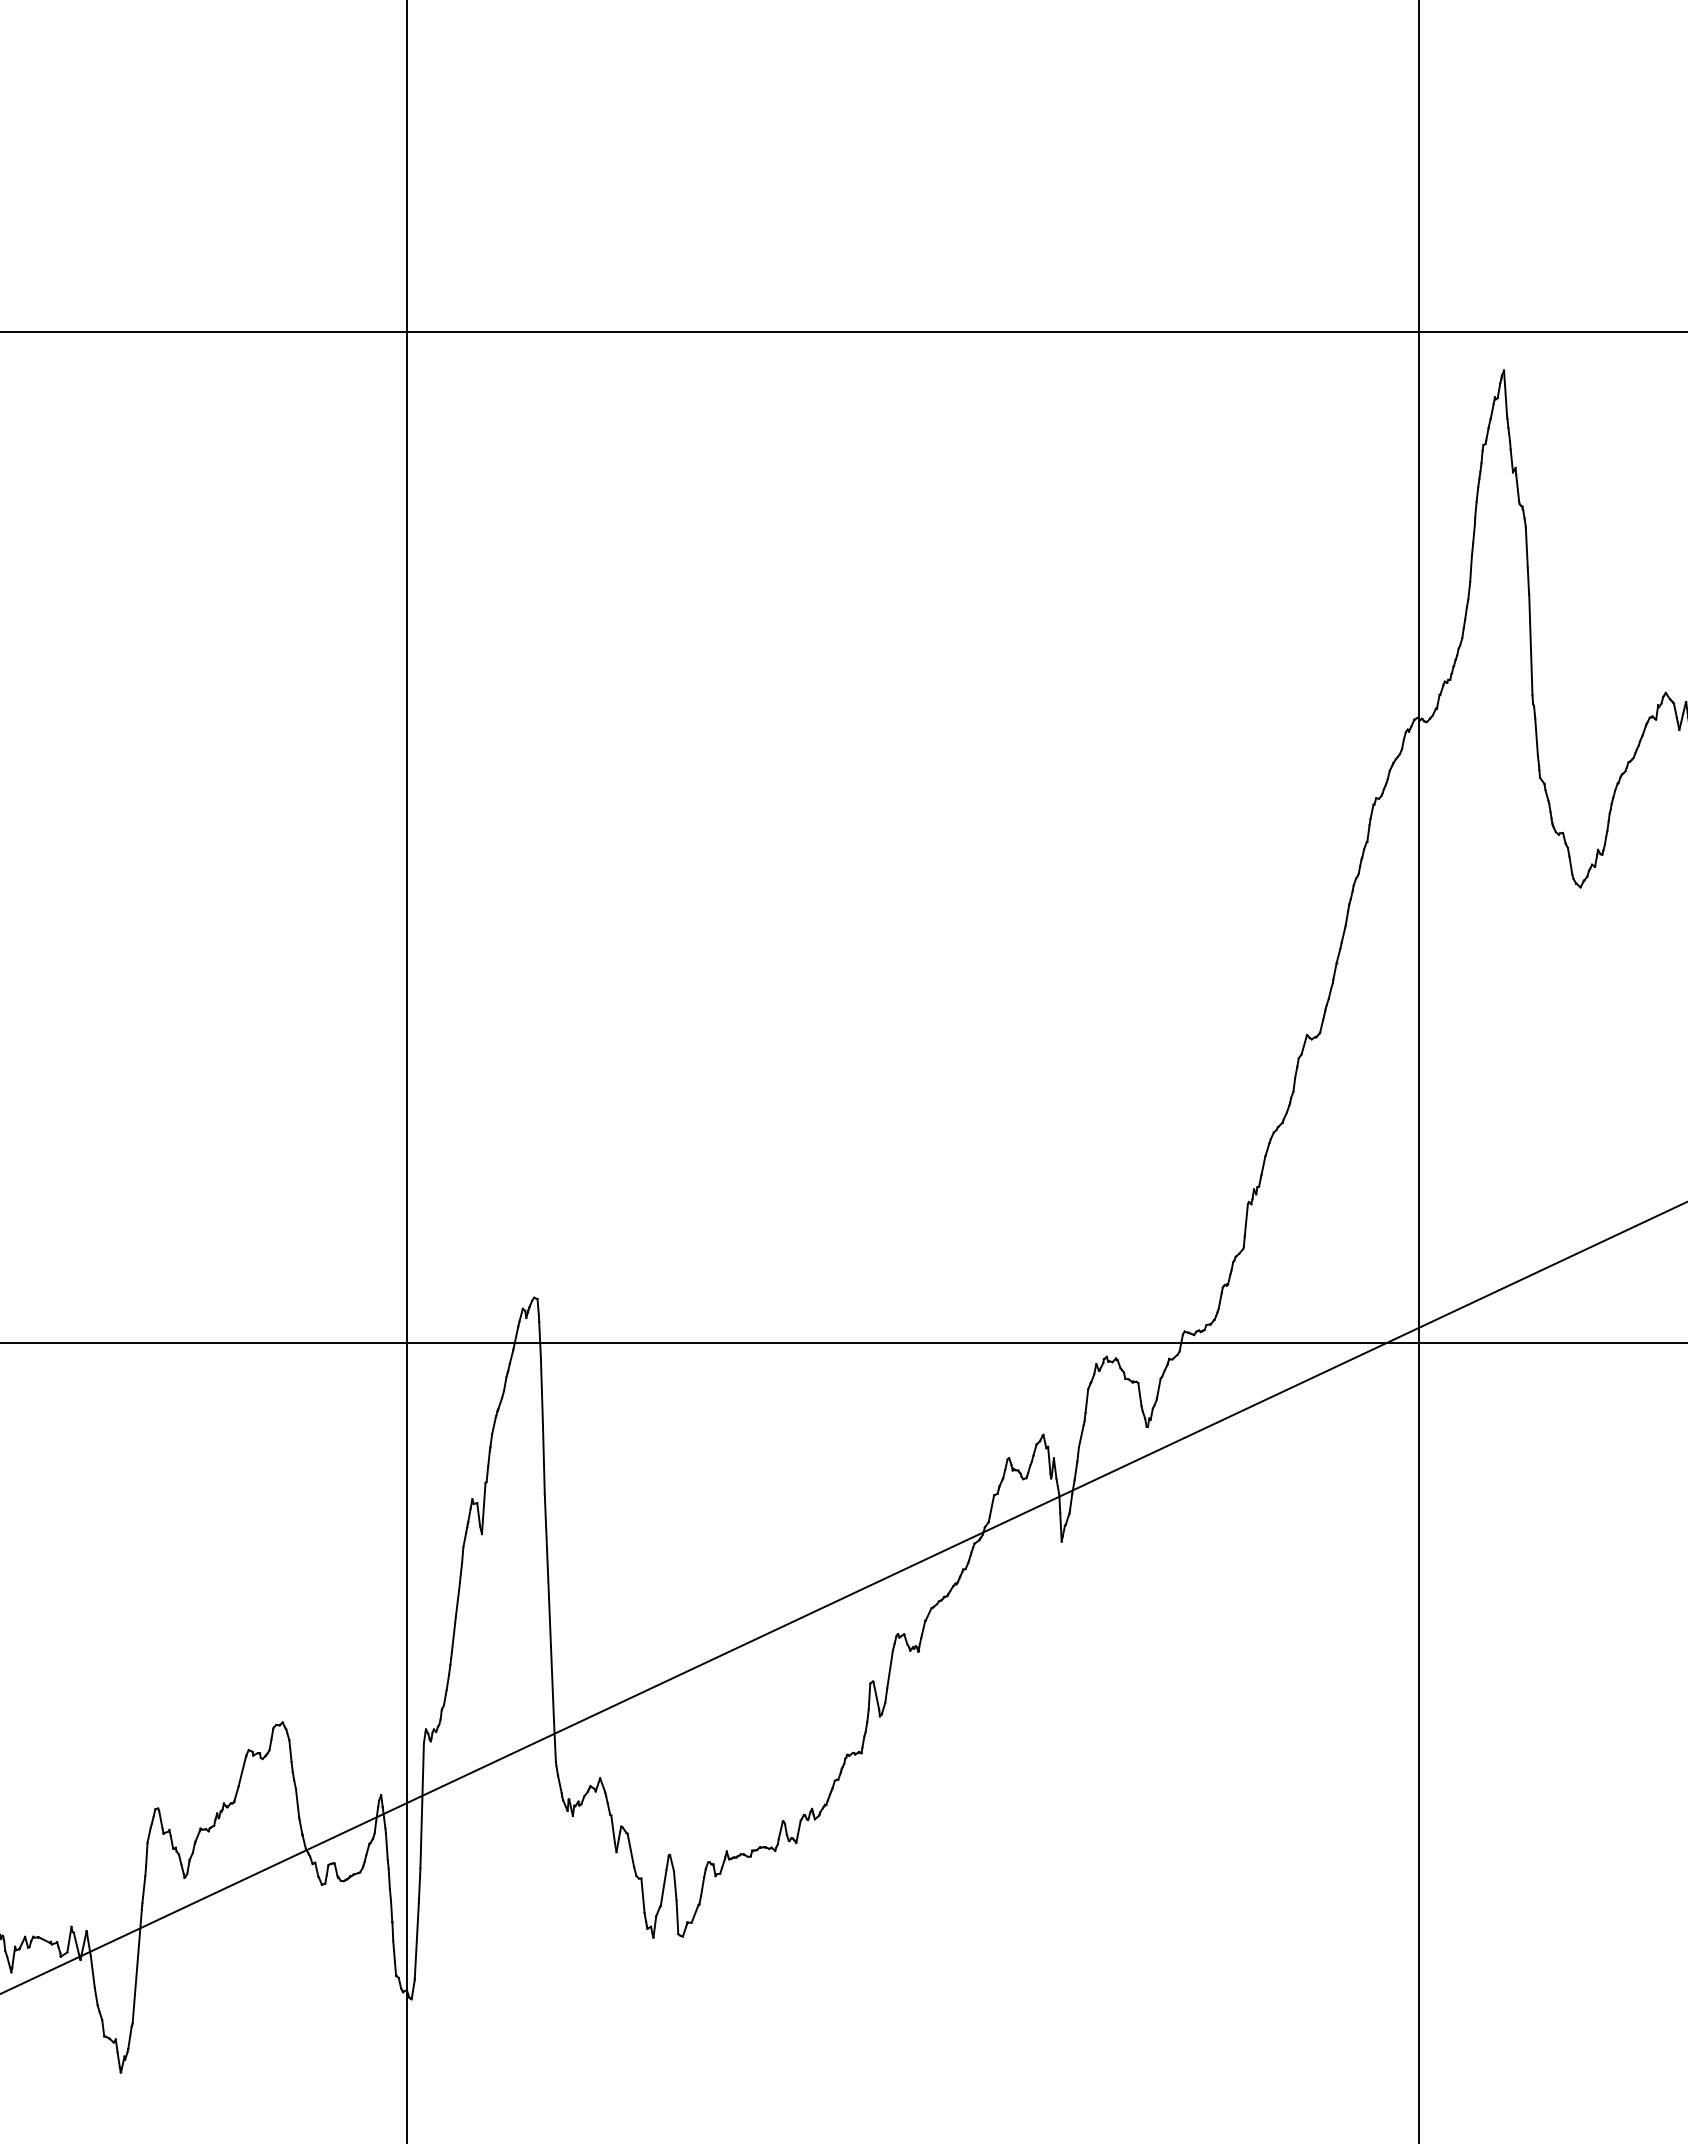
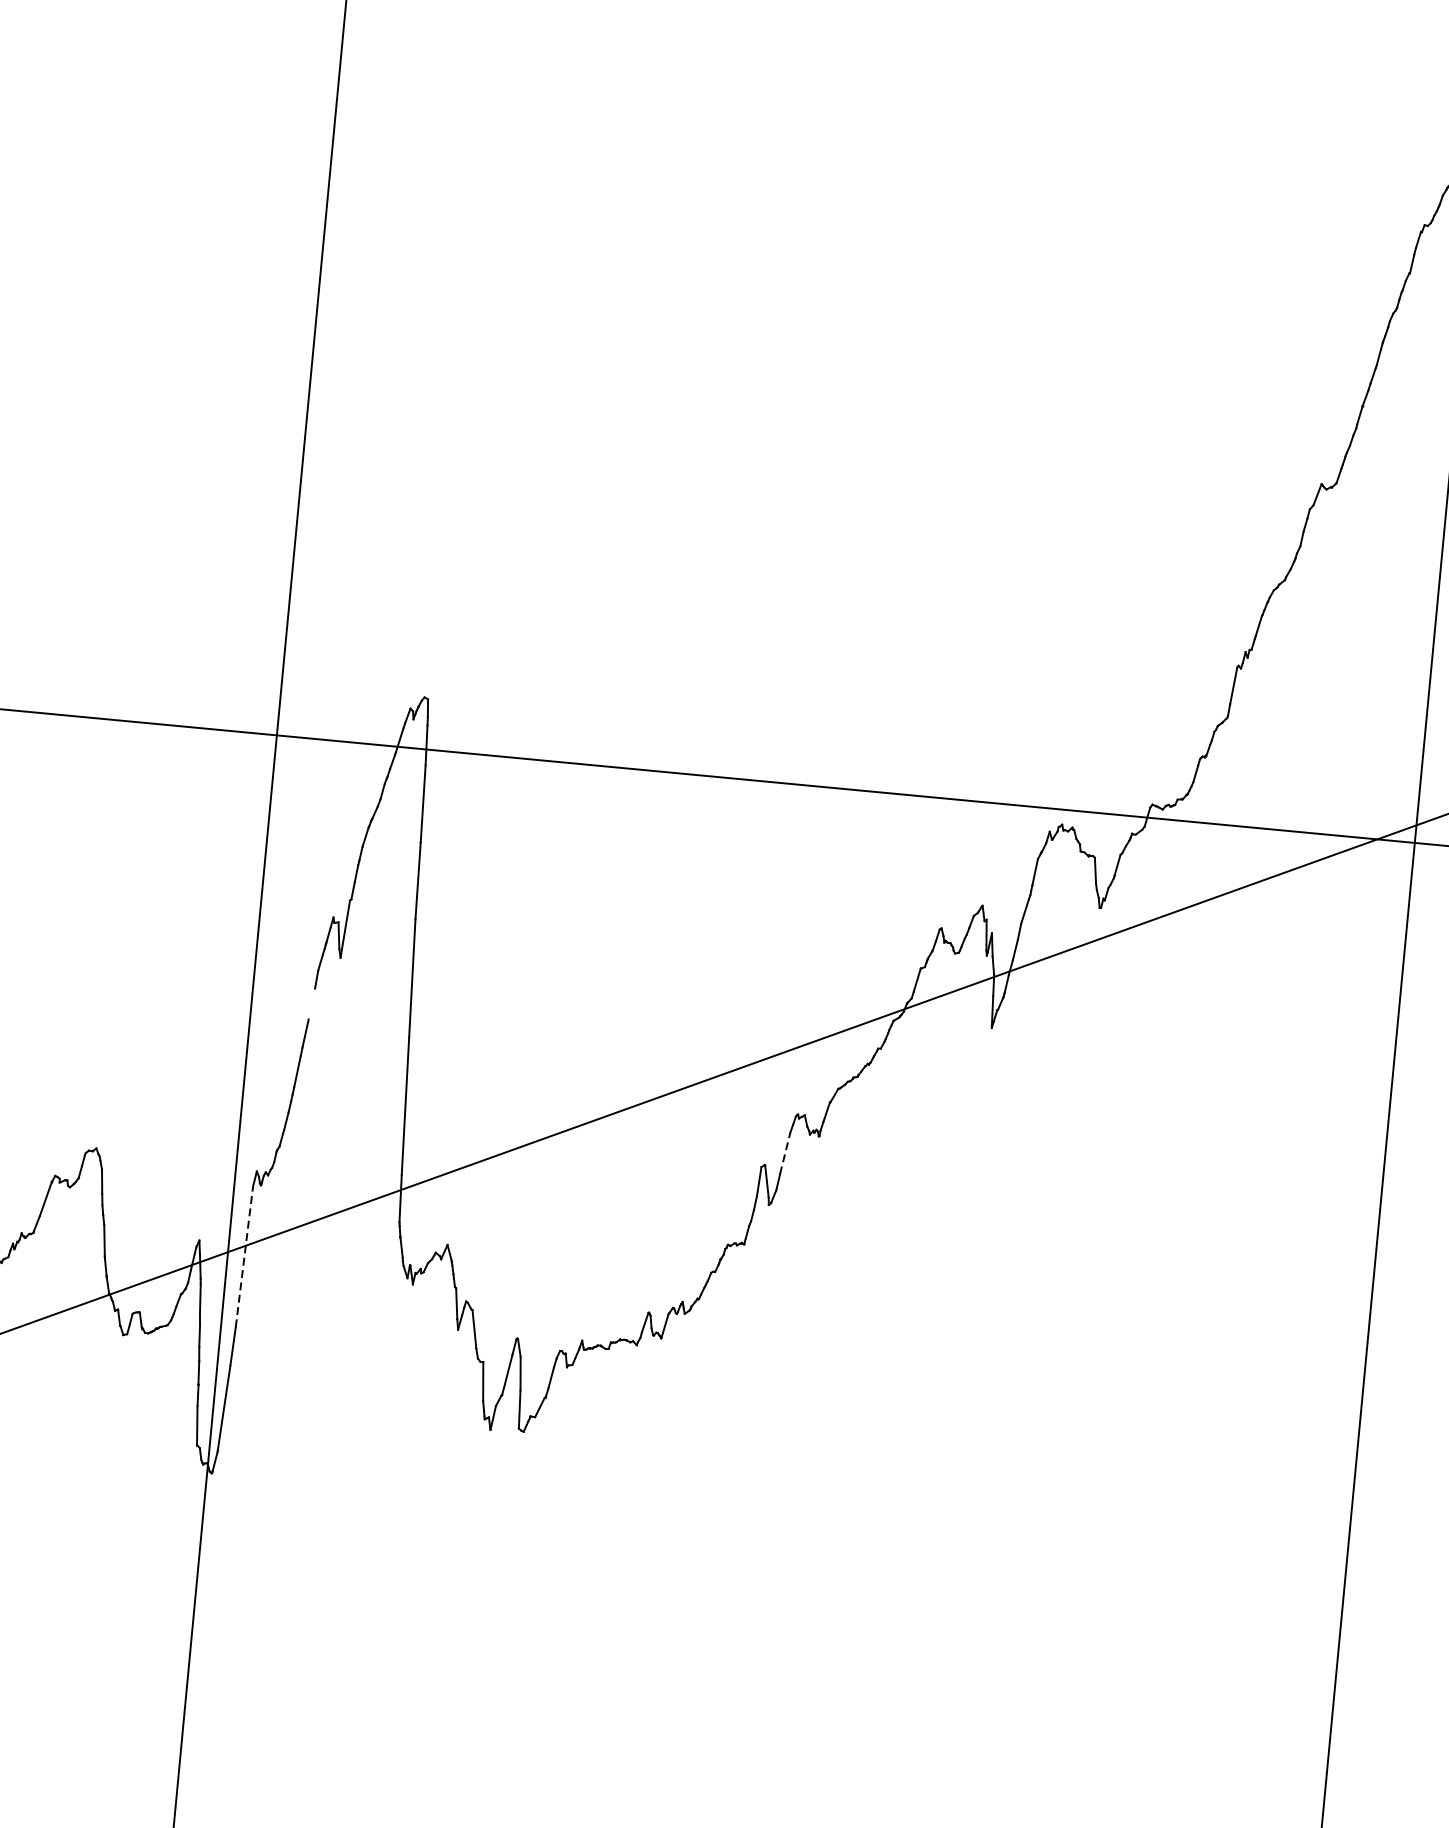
line: (460, 1577) -> (311, 1004), removed
line: (890, 1668) -> (785, 1152), solid -> dashed
line: (422, 1805) -> (244, 1256), solid -> dashed

